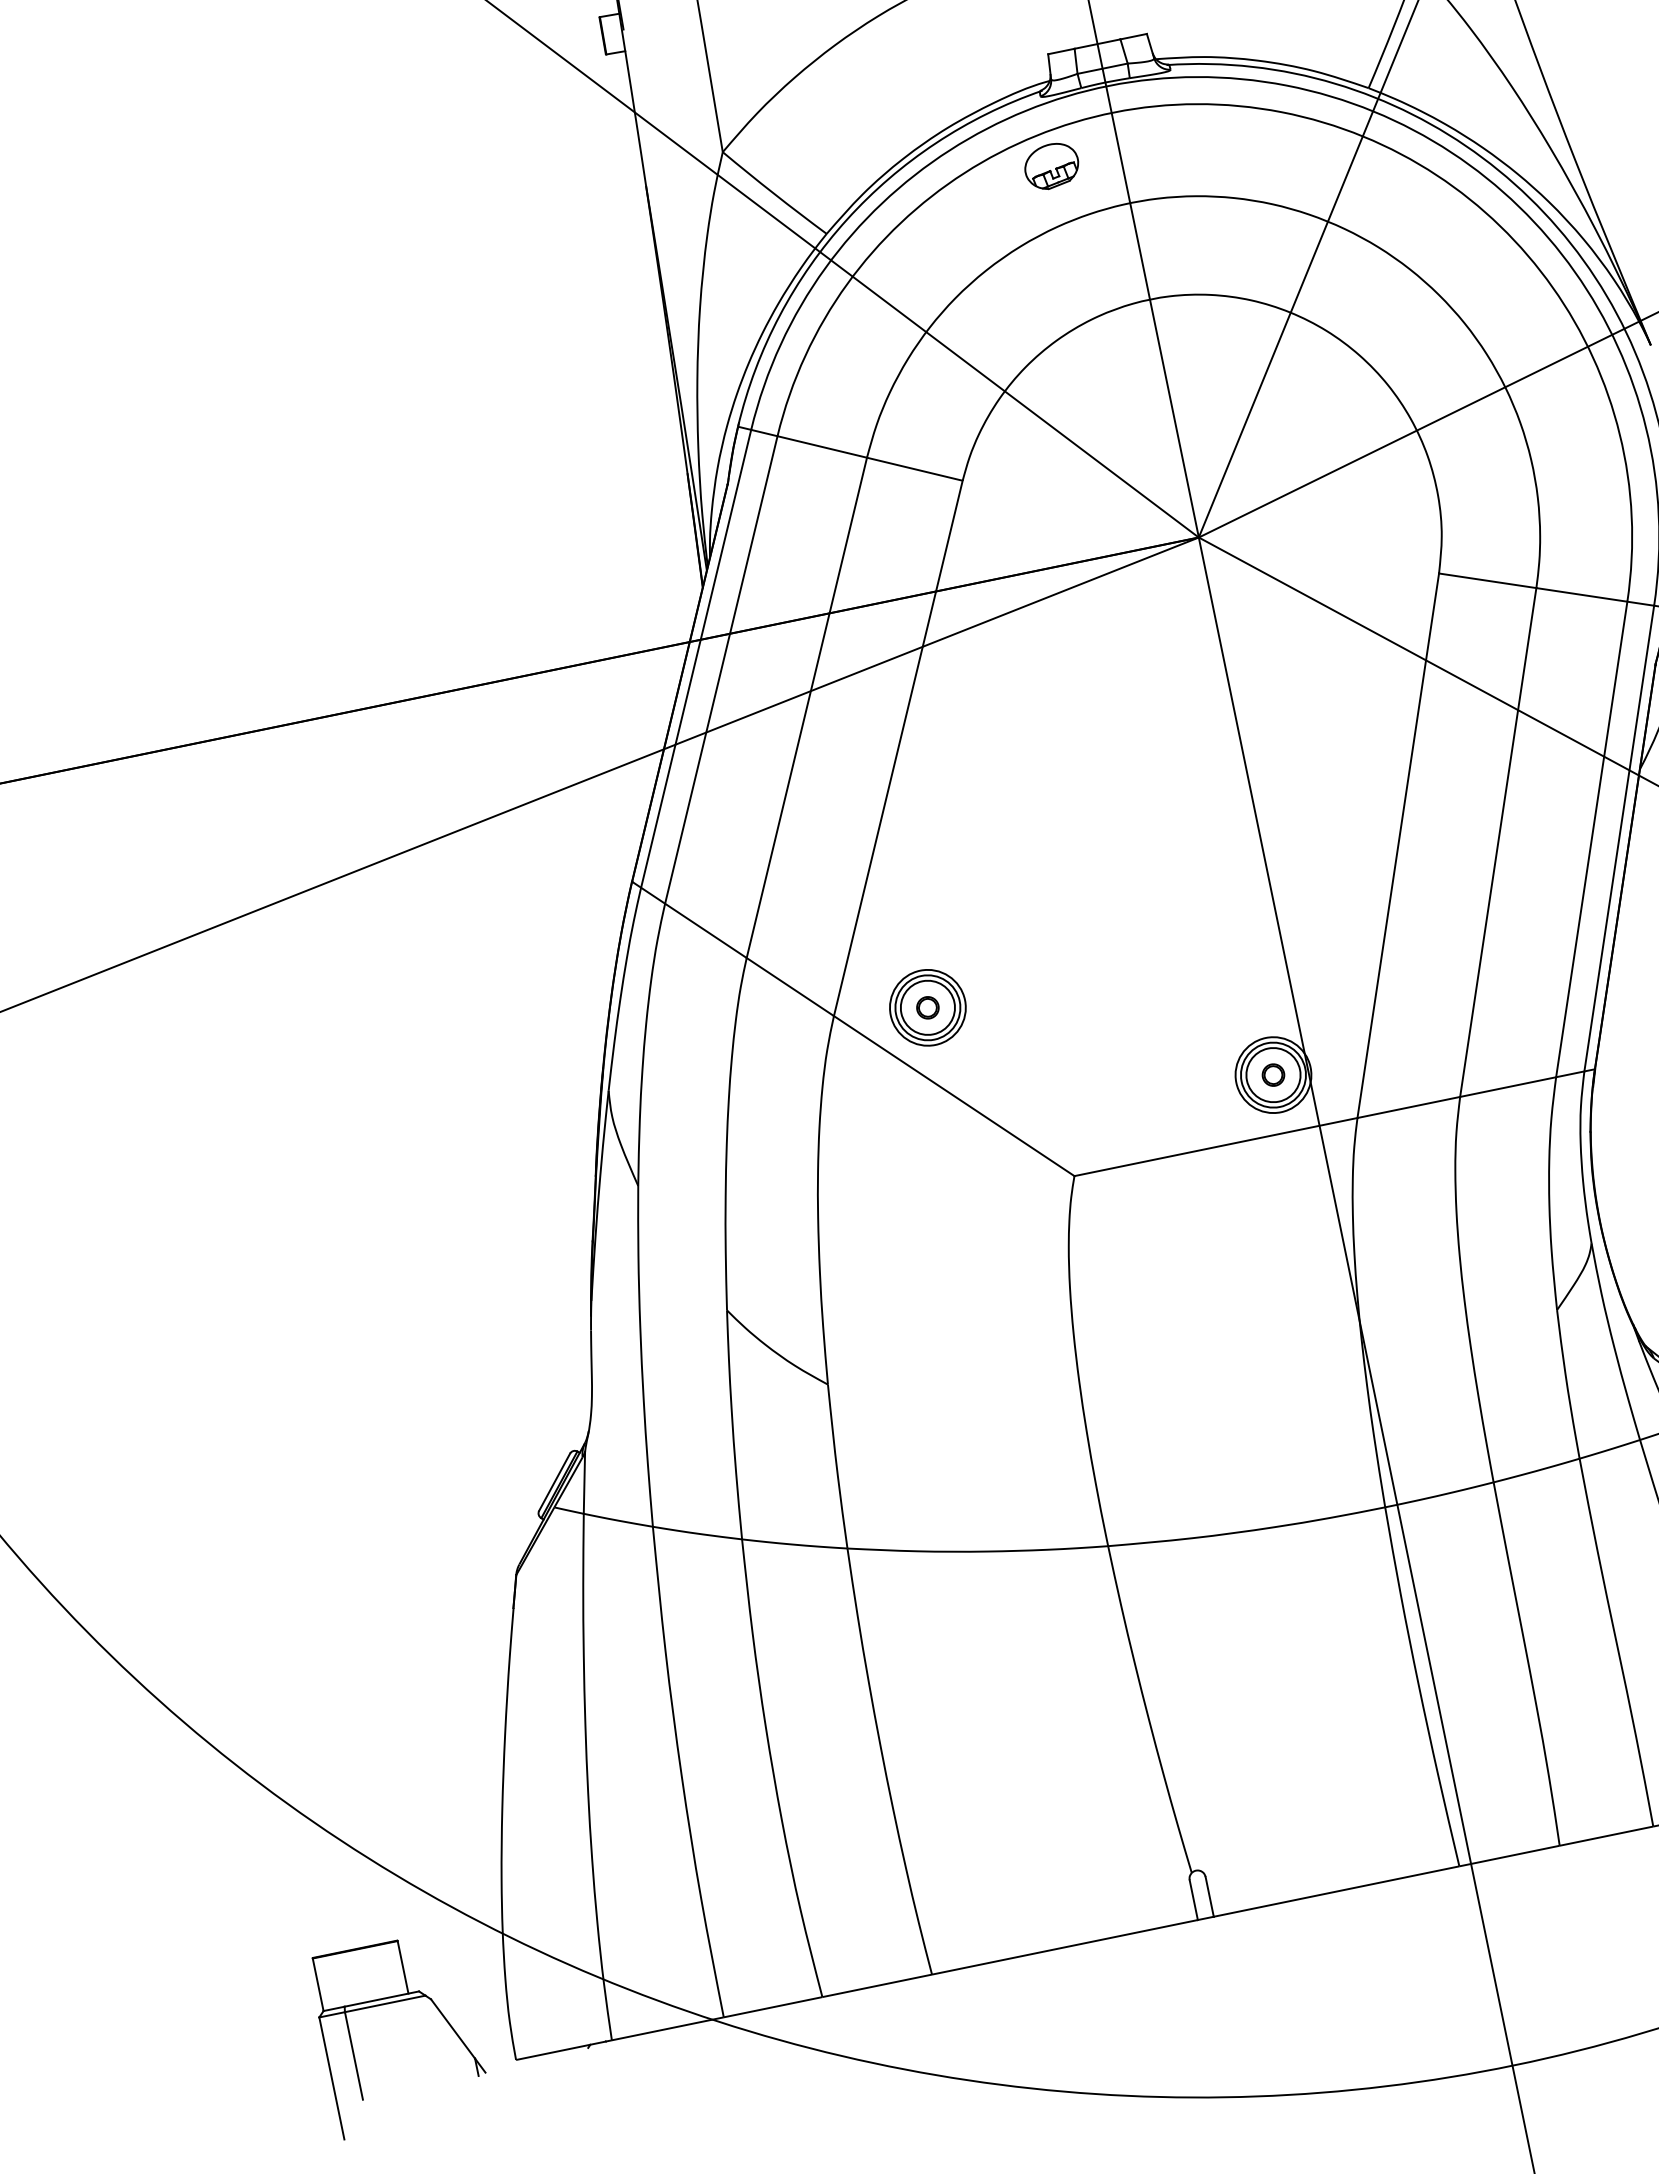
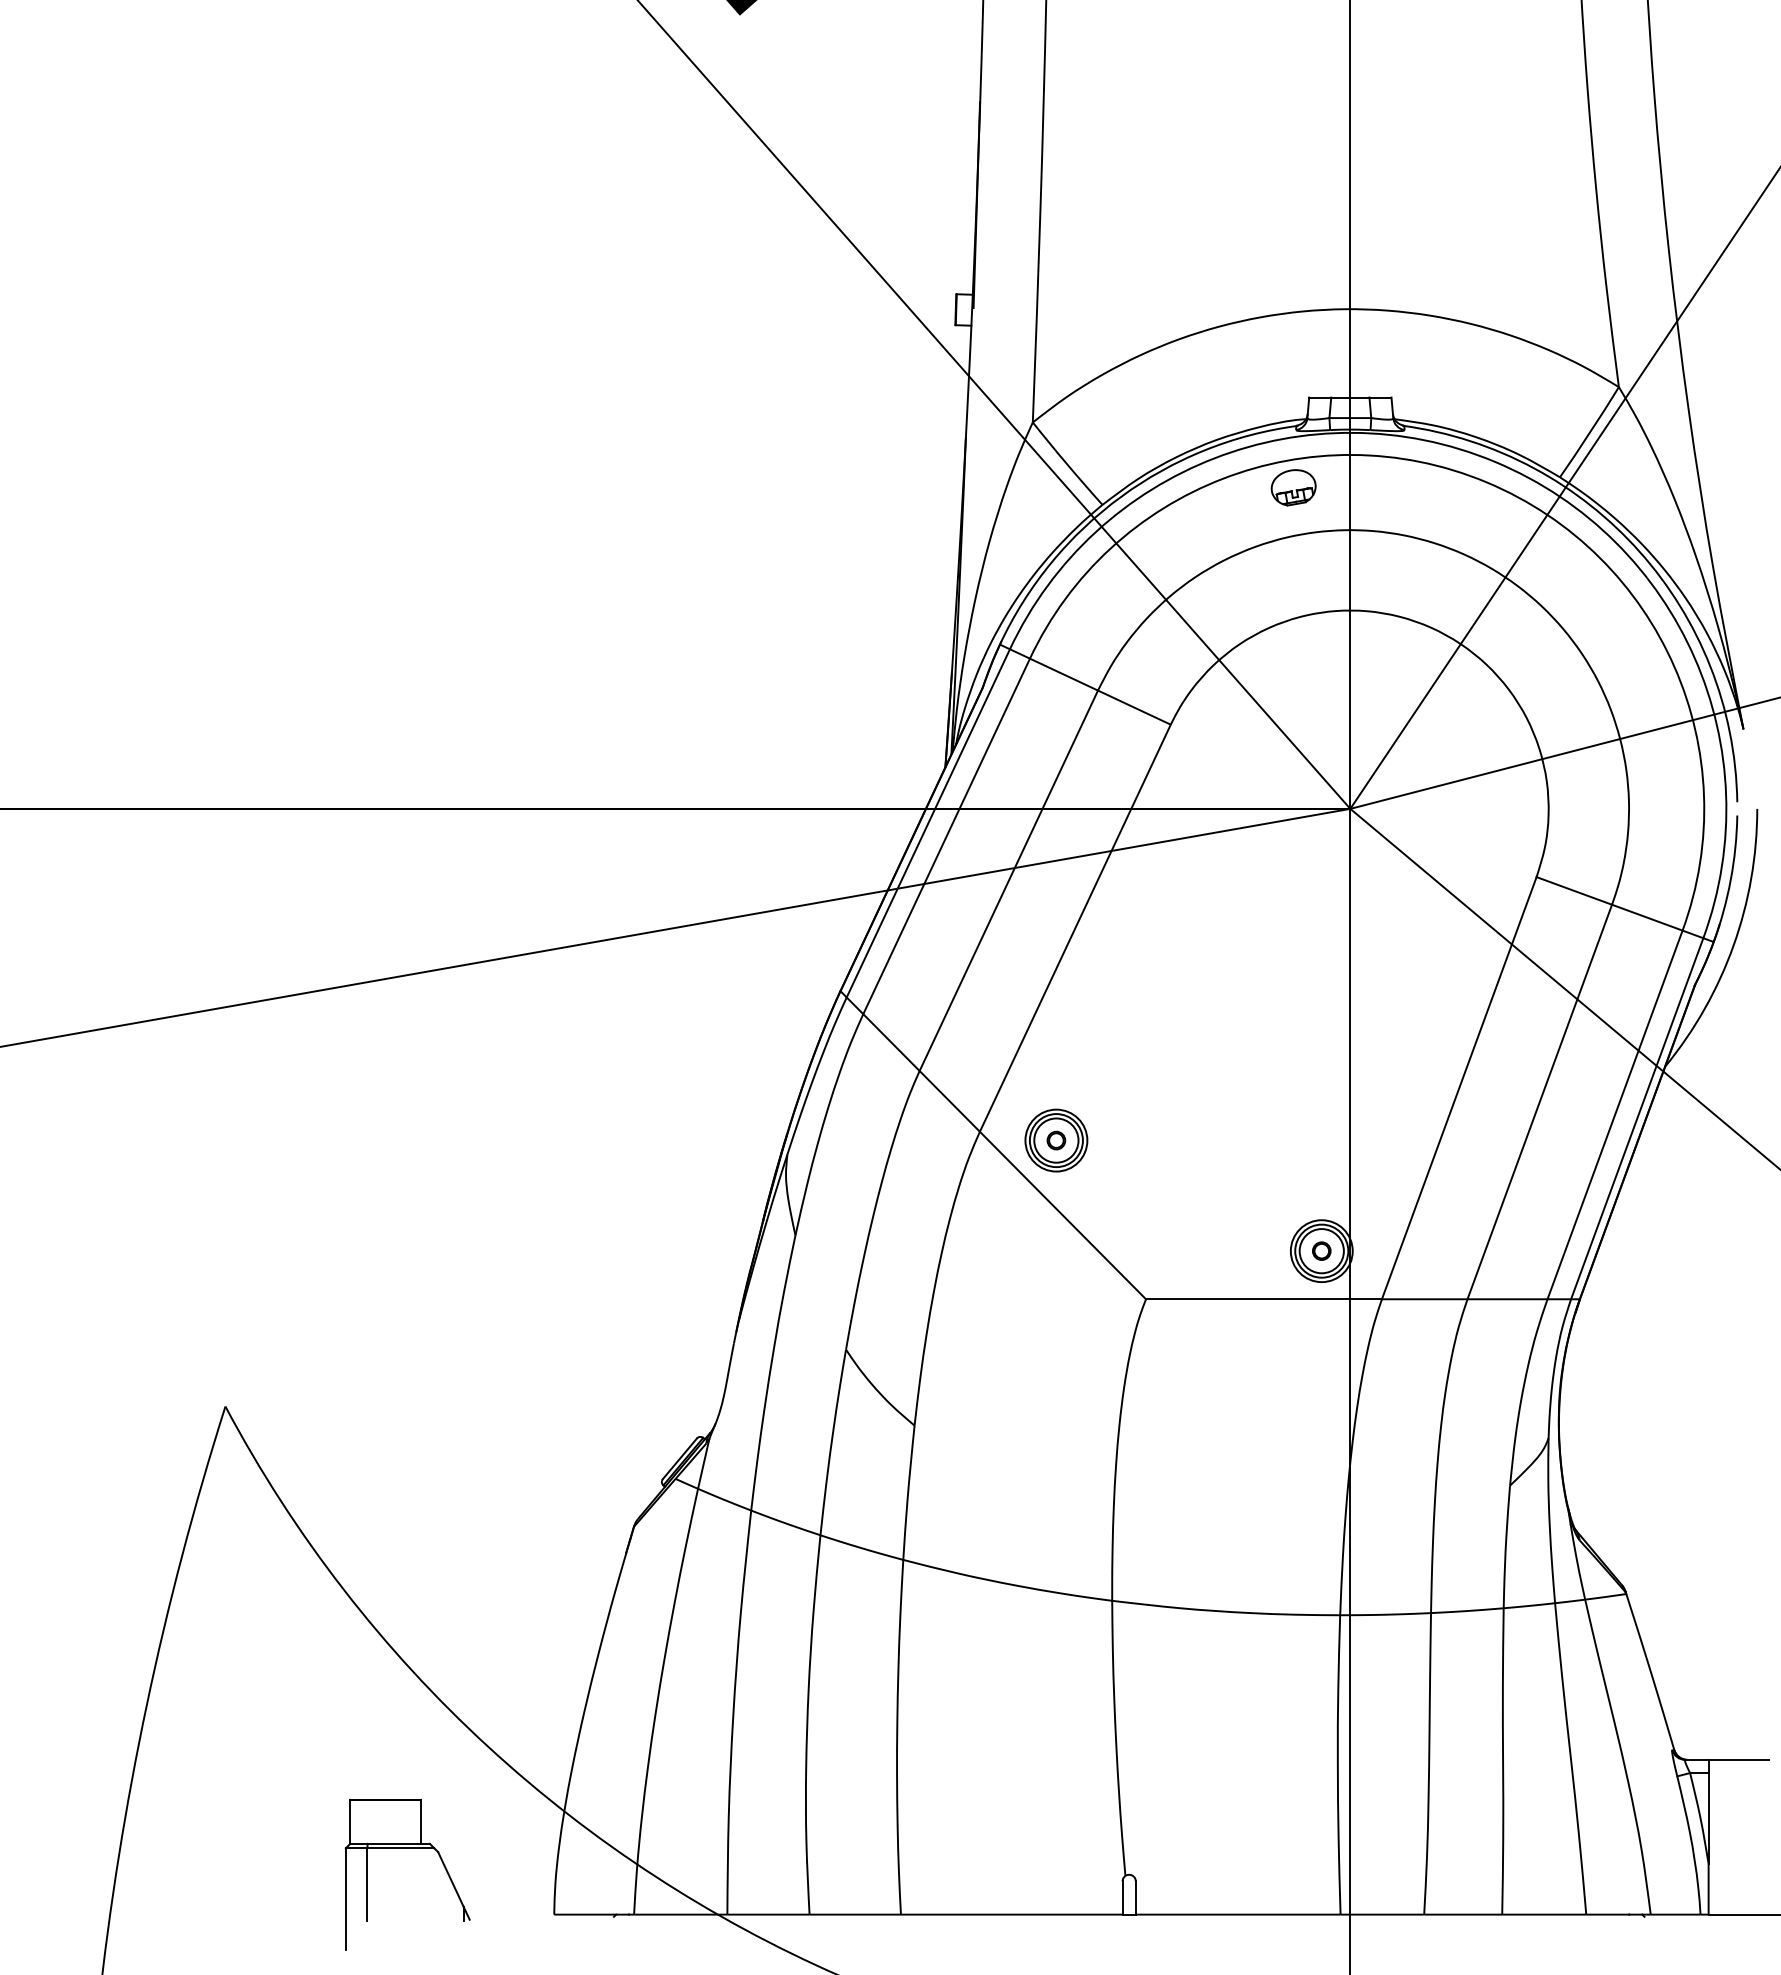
part: (393, 2002) -> (407, 1848), moved

